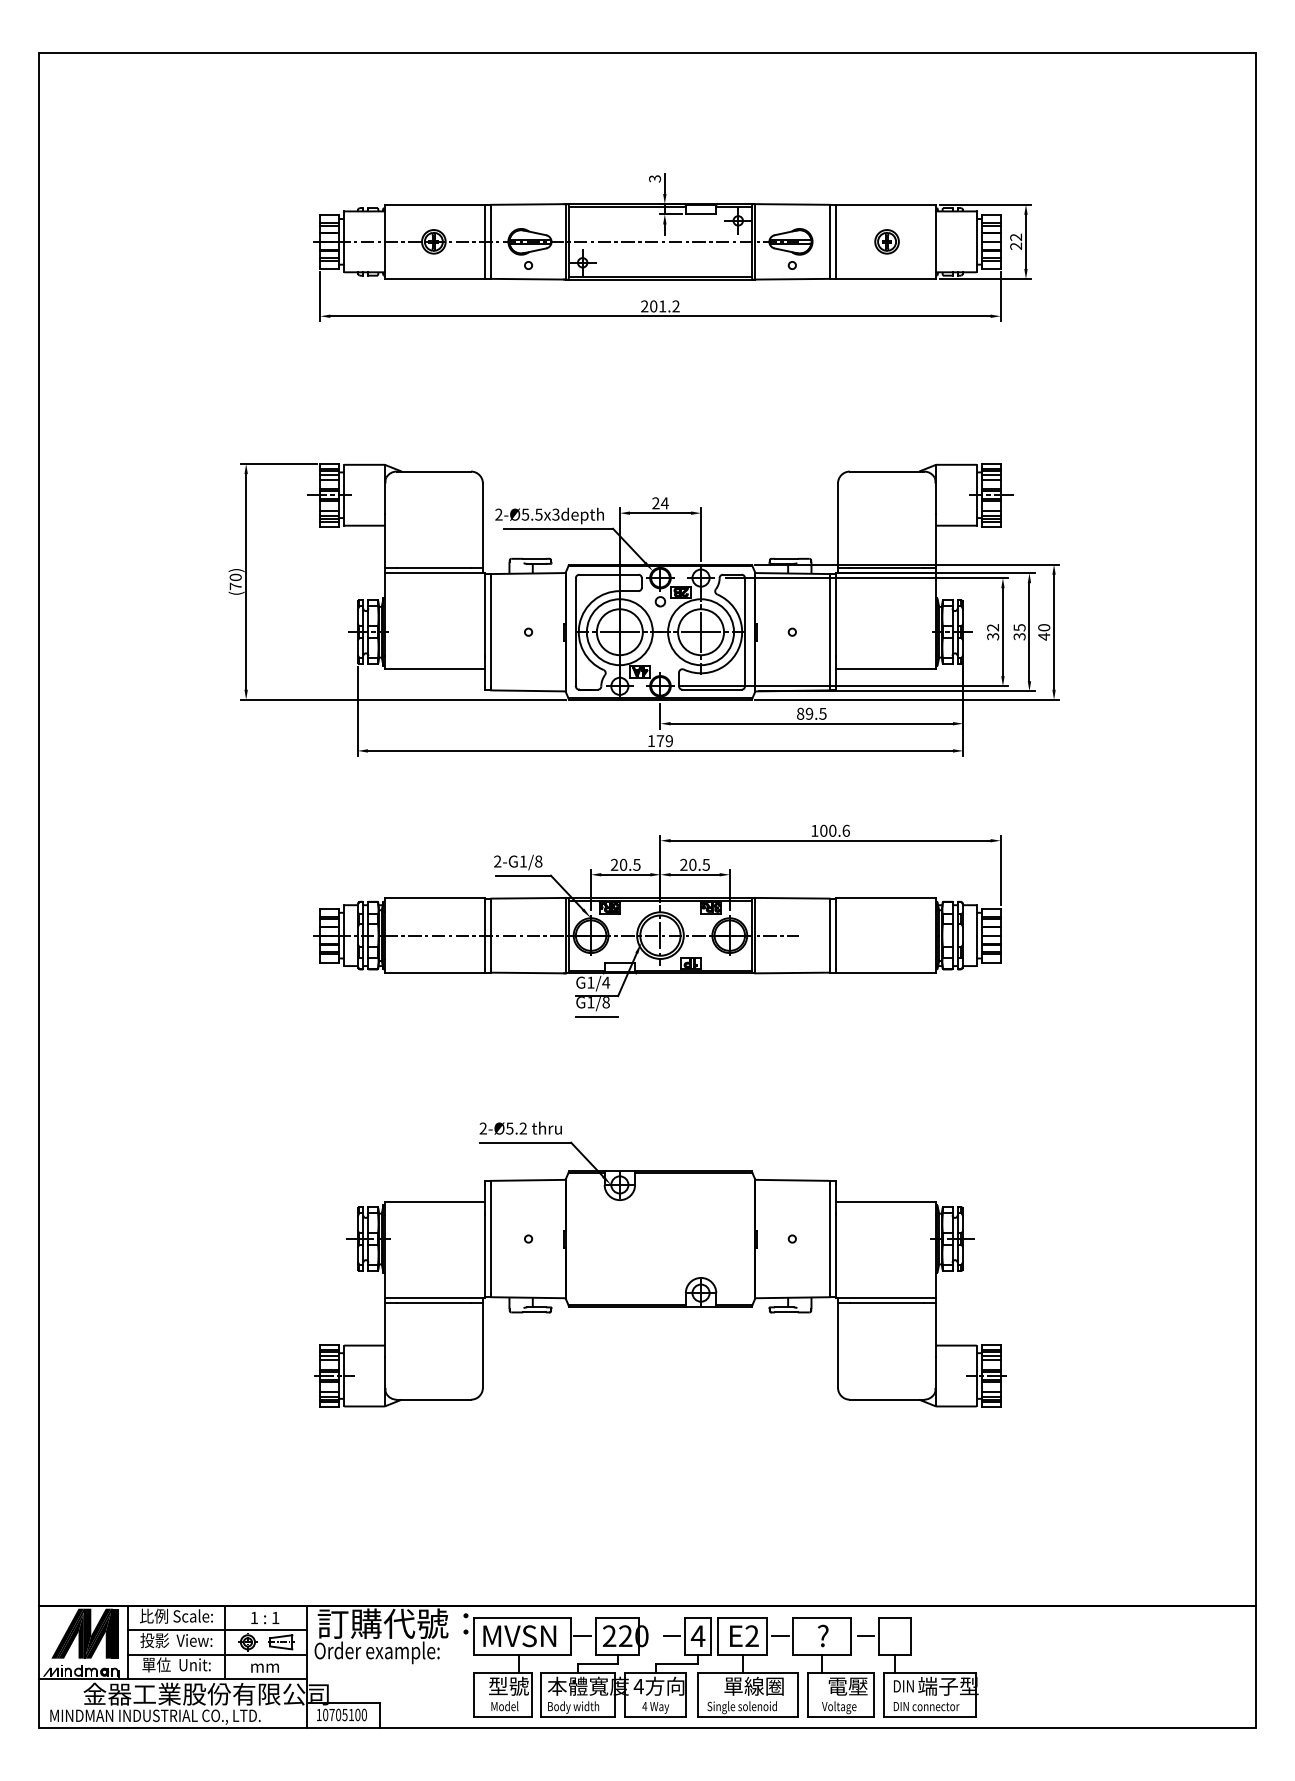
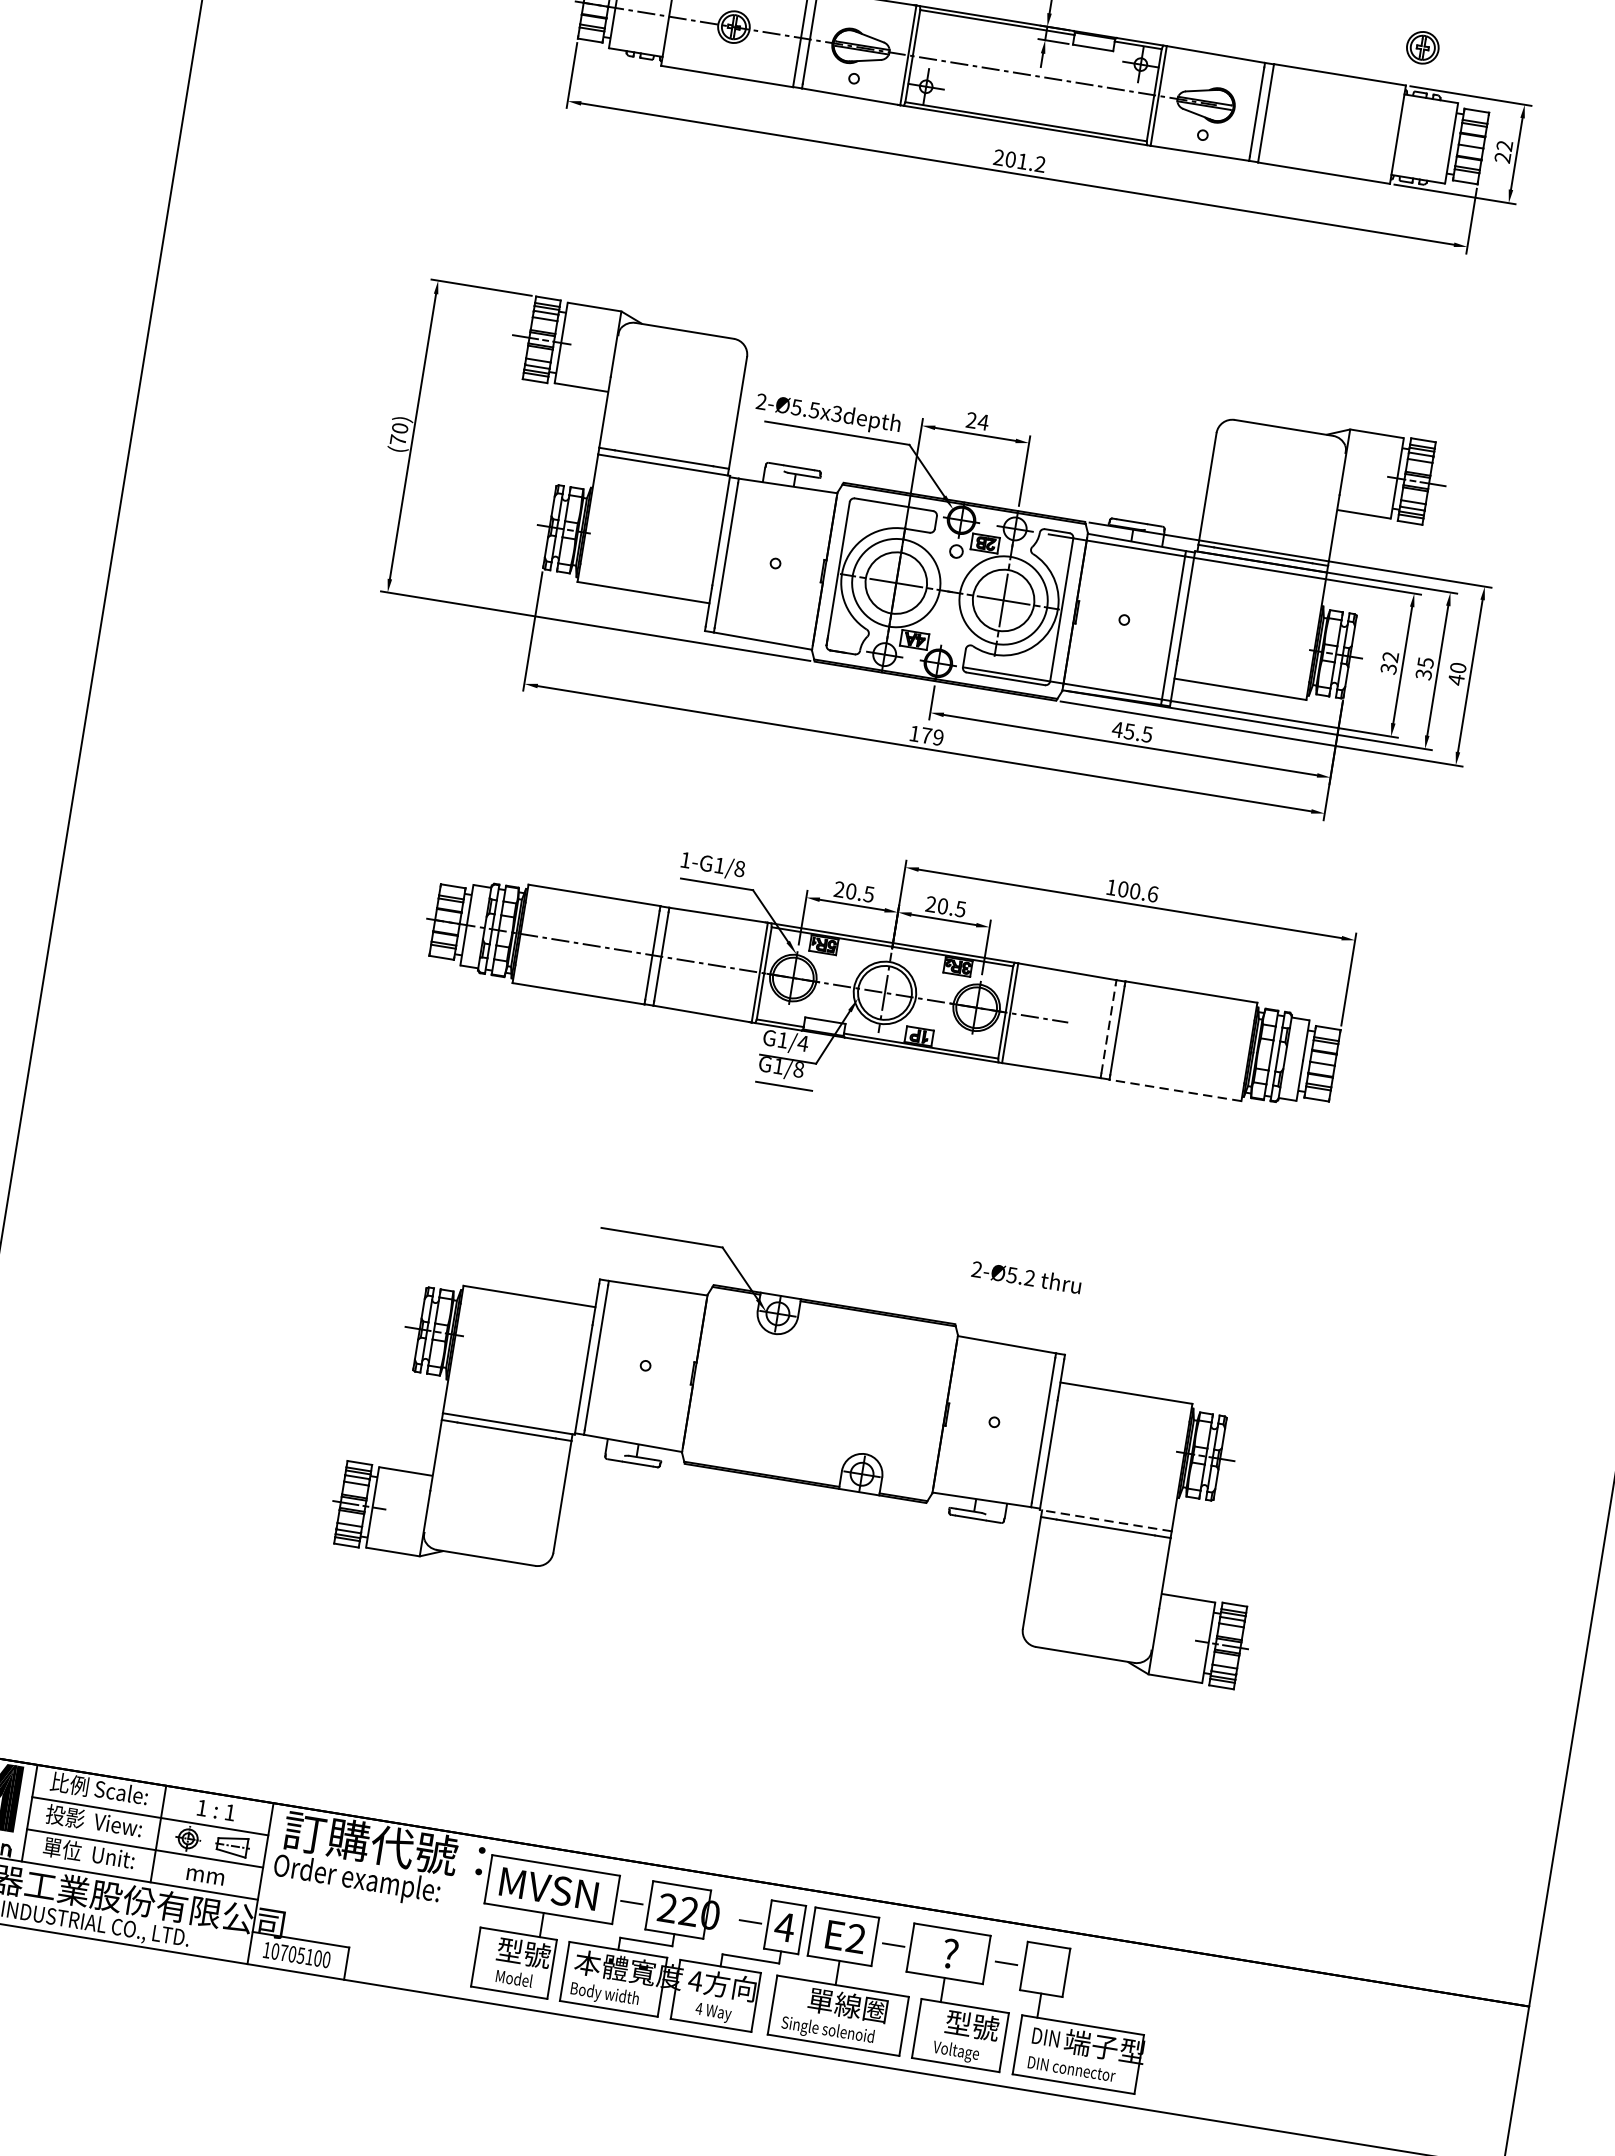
part: (886, 241) -> (1422, 47), moved
text: (804, 713) -> (1122, 730), 89.5 -> 45.5
text: (497, 861) -> (685, 860), 2-G1/8 -> 1-G1/8
line: (829, 935) -> (1108, 1028), solid -> dashed
line: (886, 972) -> (1175, 1090), solid -> dashed
text: (520, 1127) -> (1026, 1276), moved
line: (886, 1298) -> (1106, 1521), solid -> dashed
text: (848, 1685) -> (973, 2024), 電壓 -> 型號

